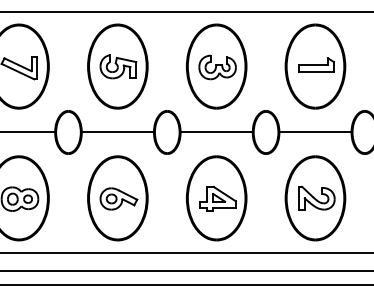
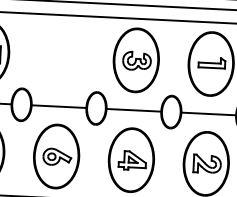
part: (117, 66) -> (61, 56), removed

